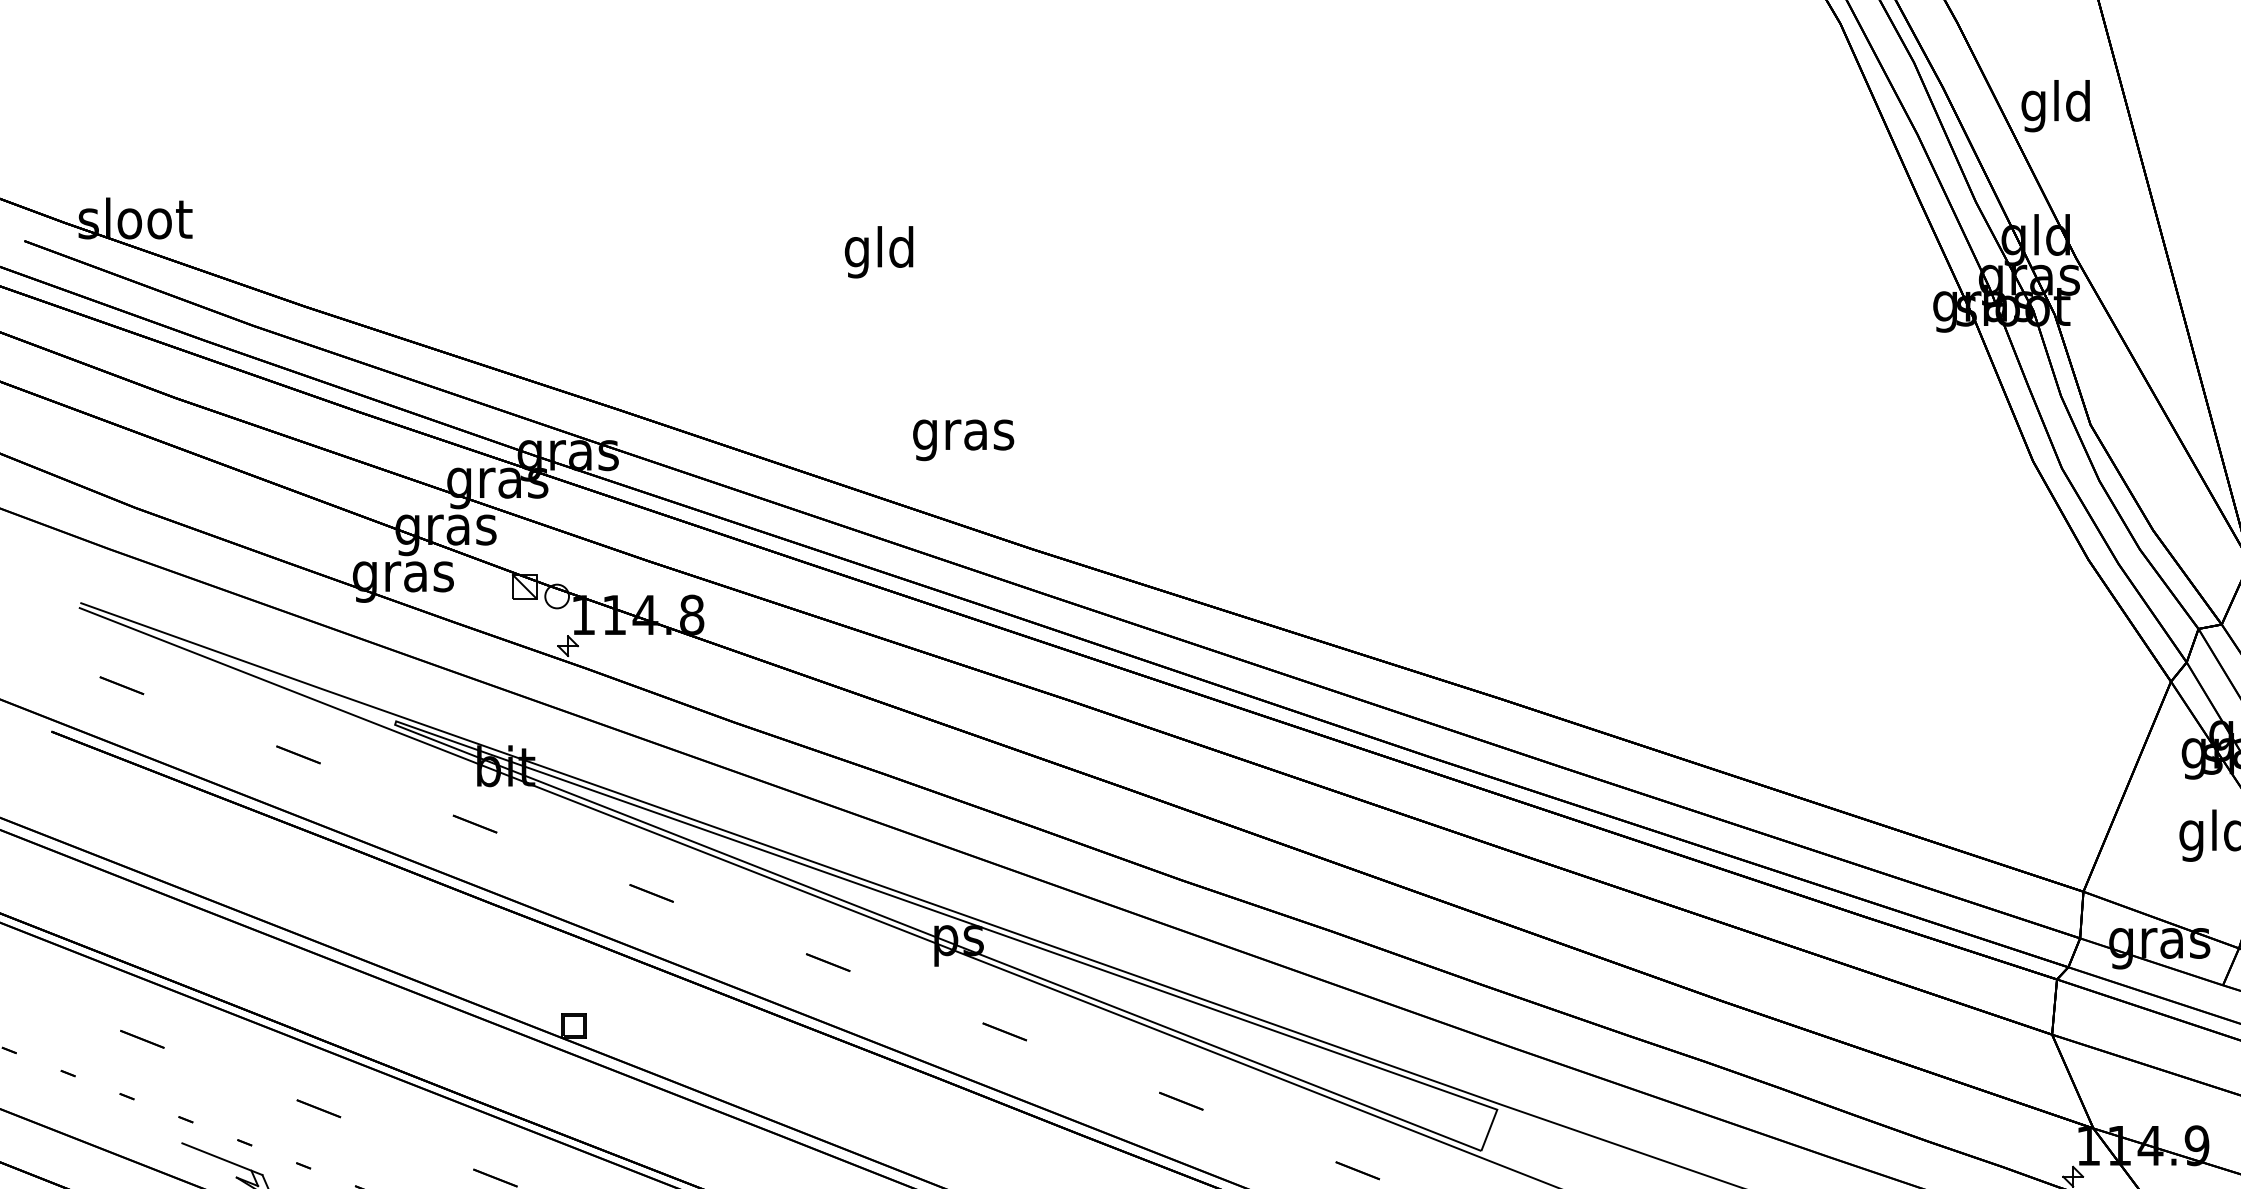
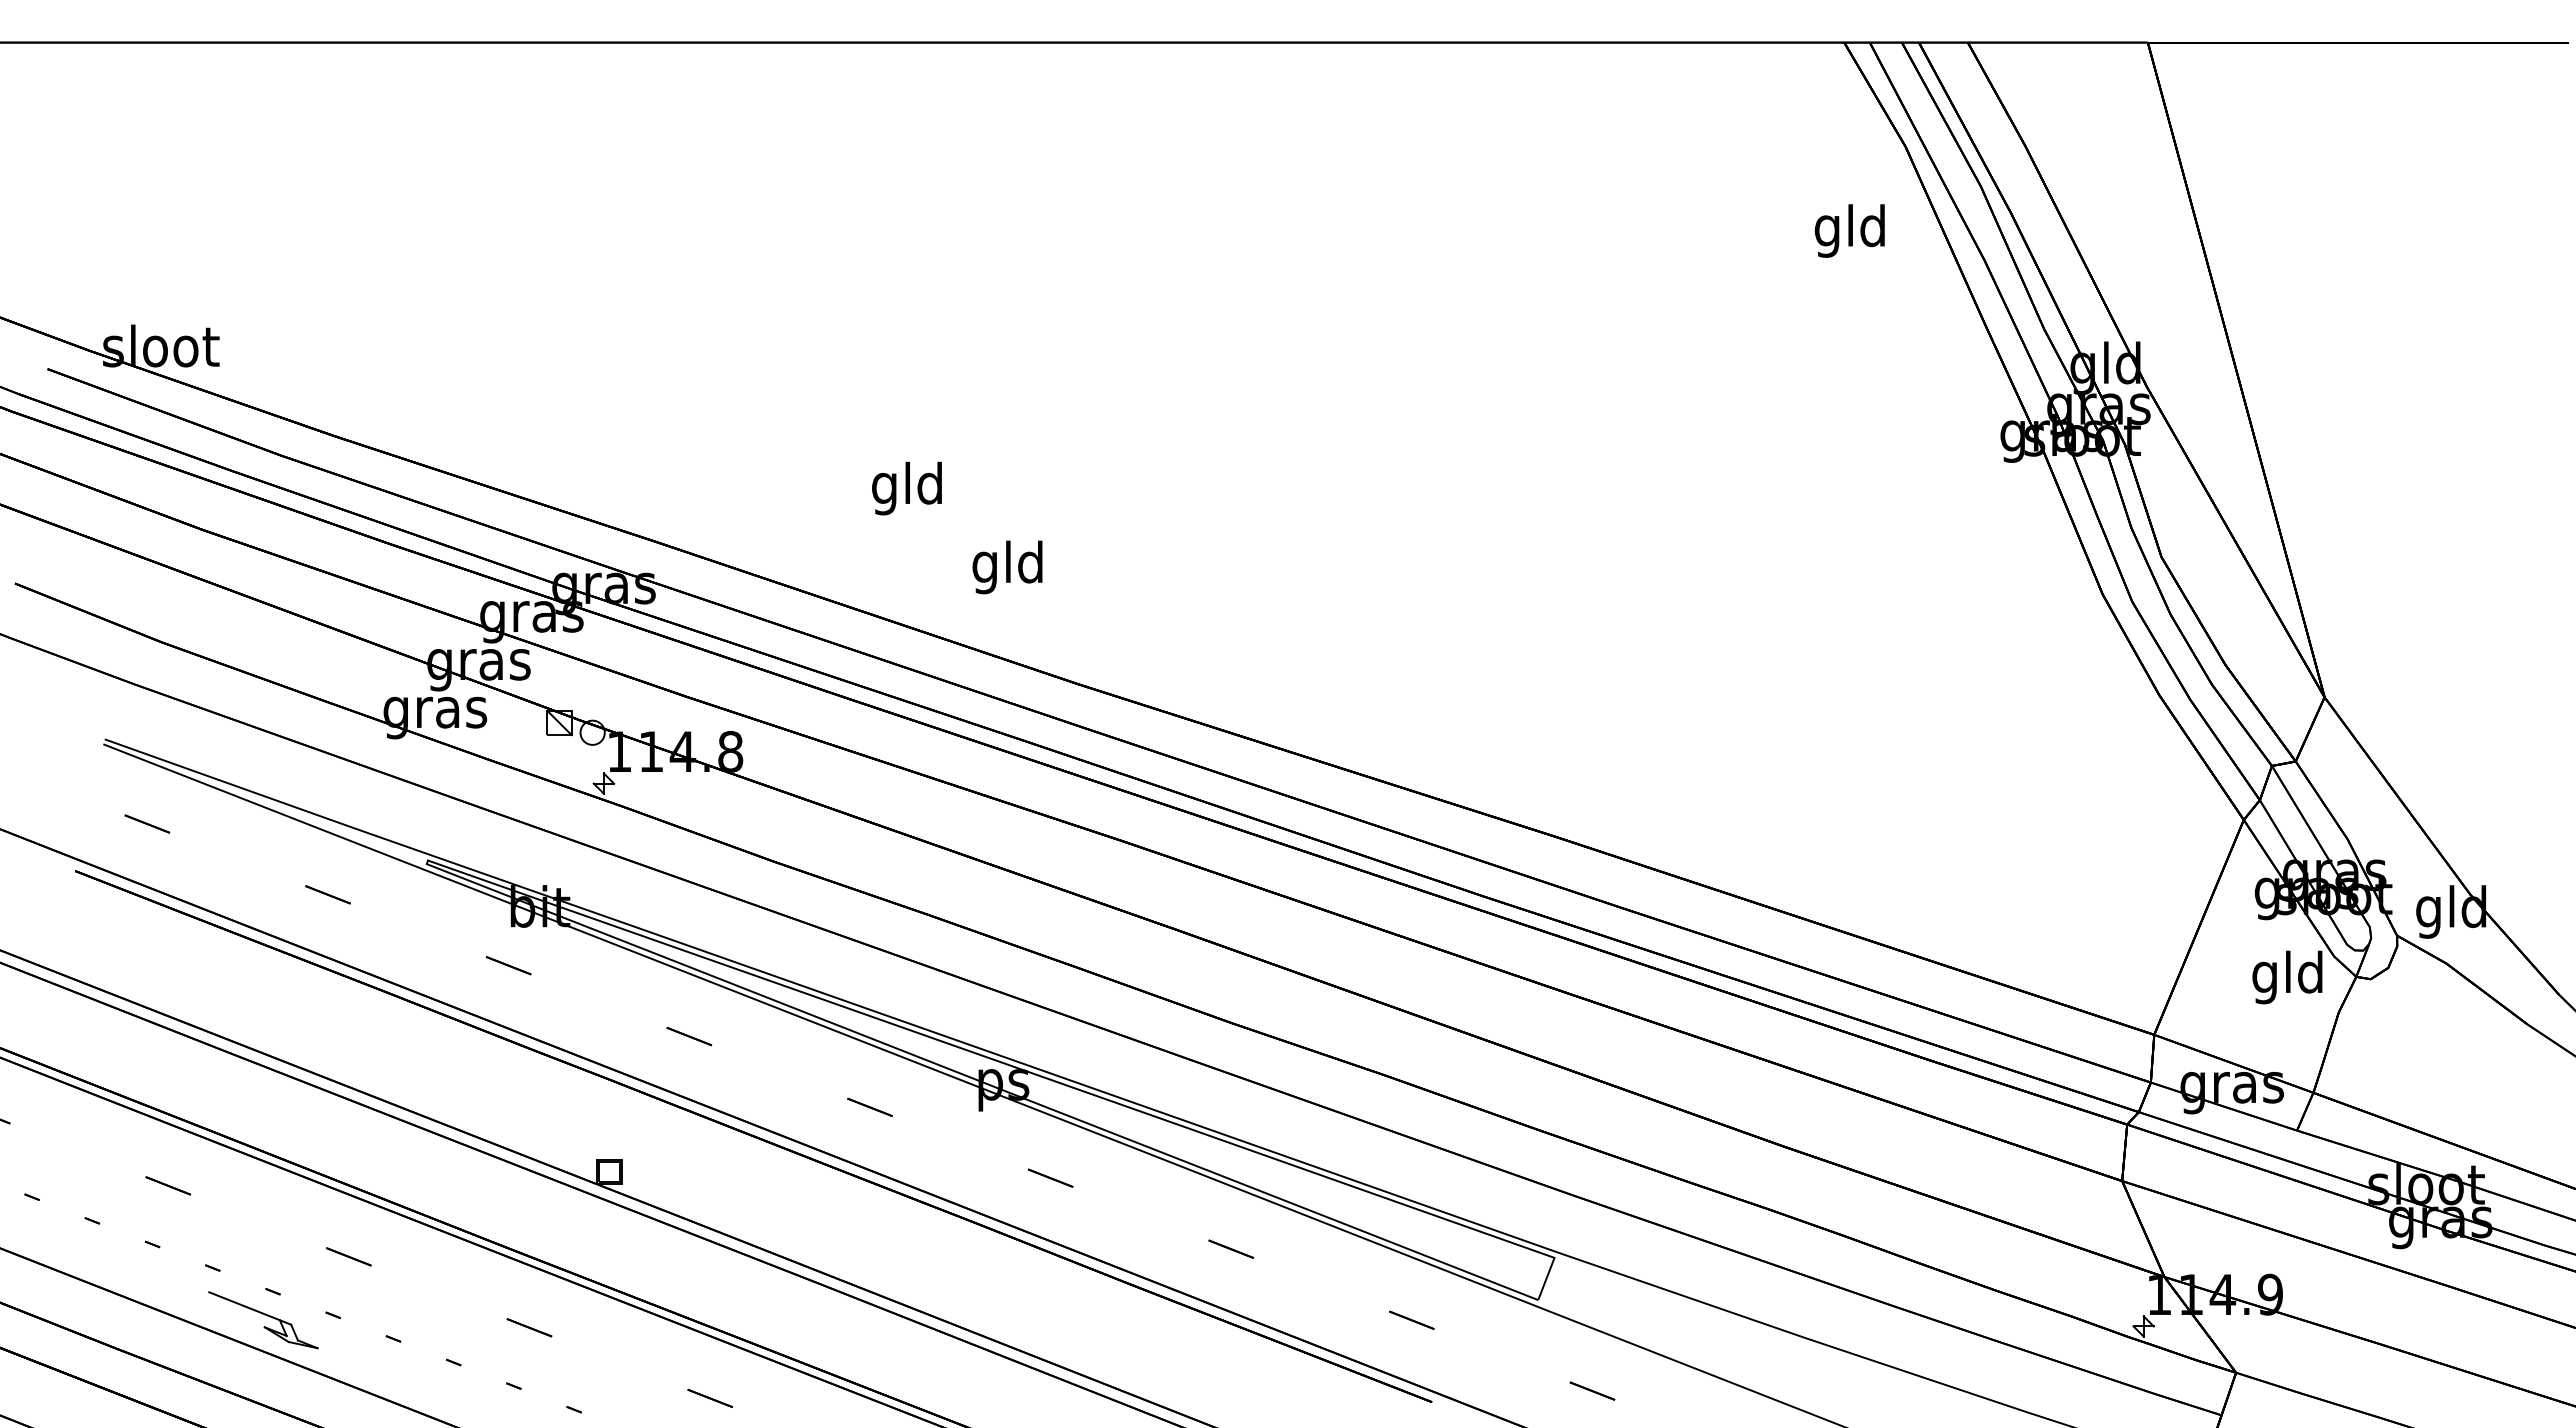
text: (2055, 105) -> (1849, 230), moved
text: (878, 252) -> (906, 488), moved
text: (963, 434) -> (1008, 567), gras -> gld

